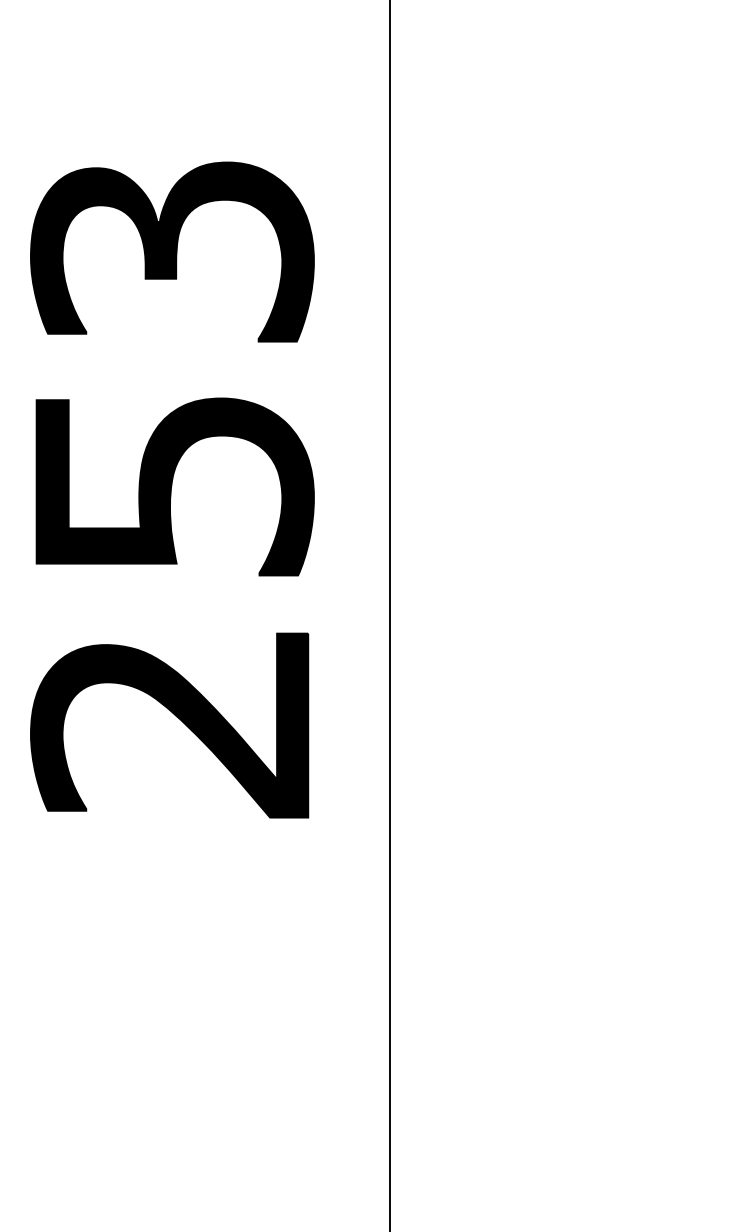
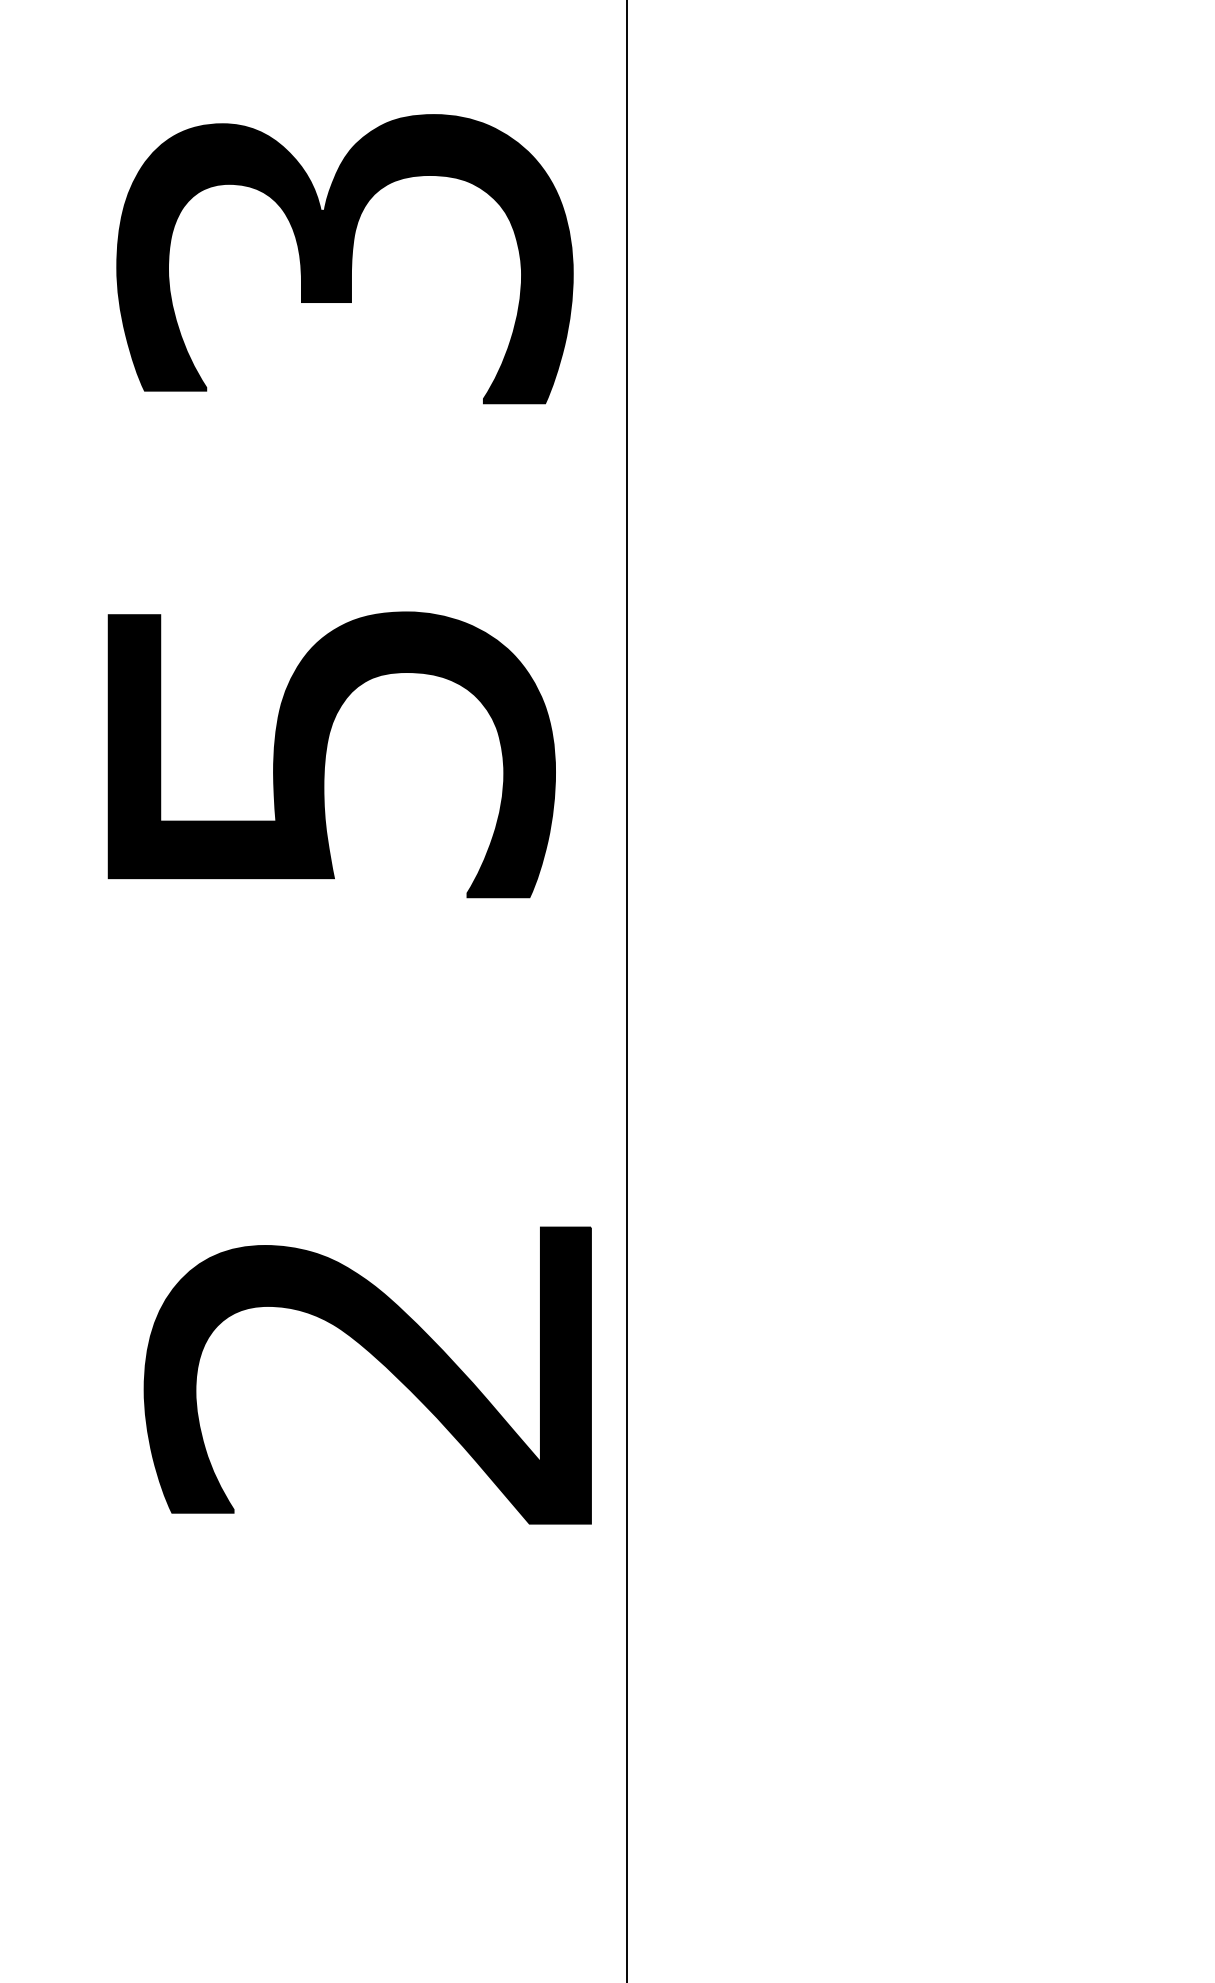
part: (172, 251) -> (345, 258), moved
part: (174, 486) -> (330, 754), moved
part: (176, 717) -> (378, 1362), moved

